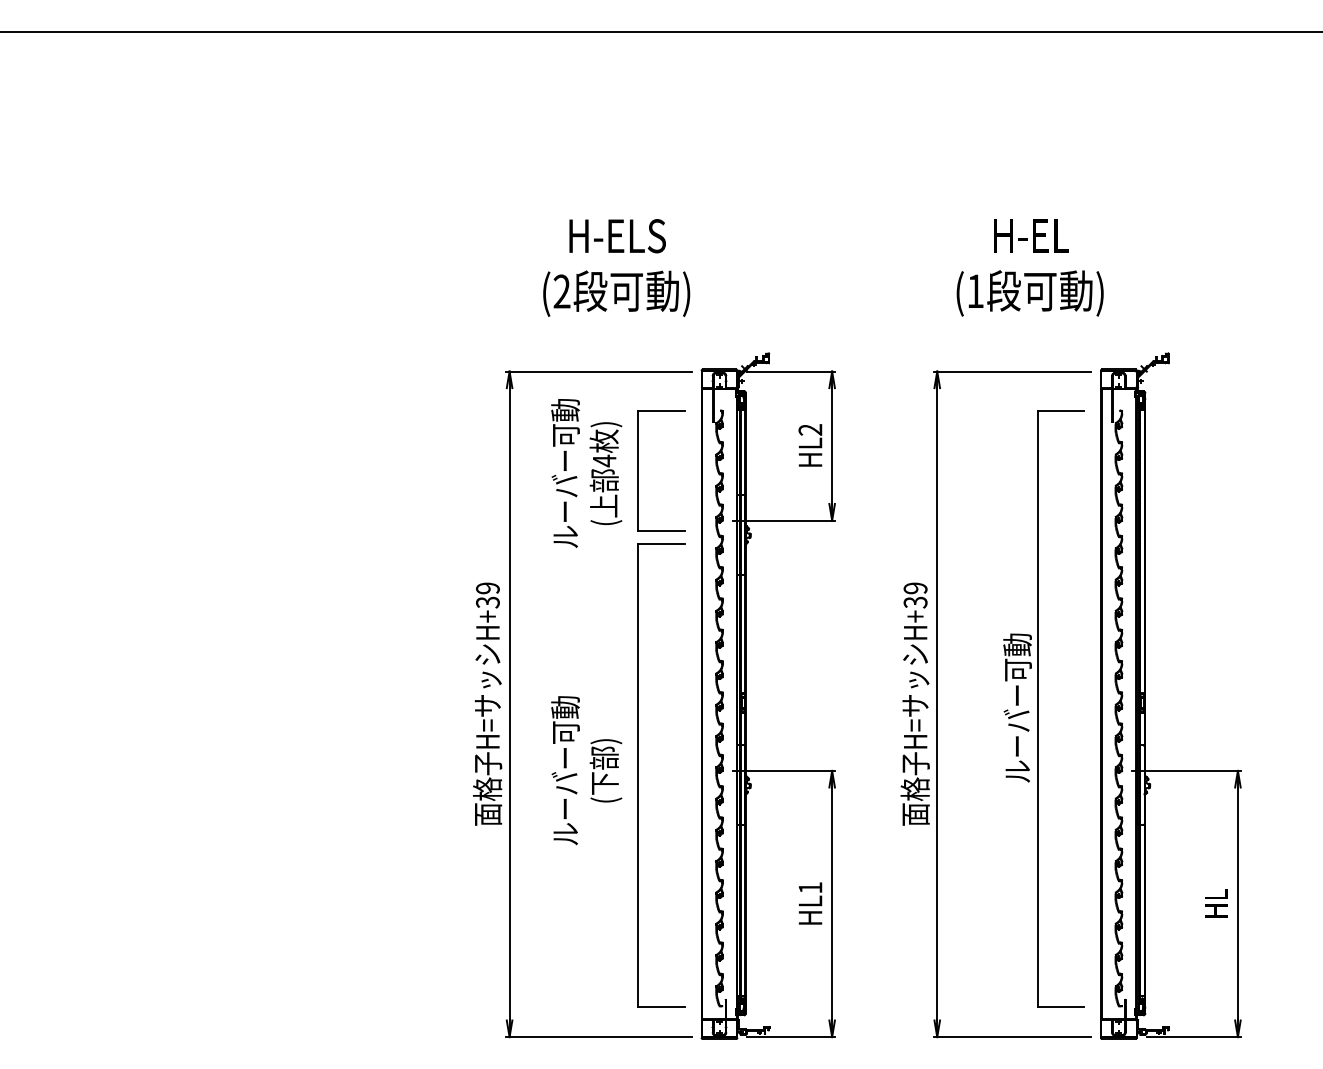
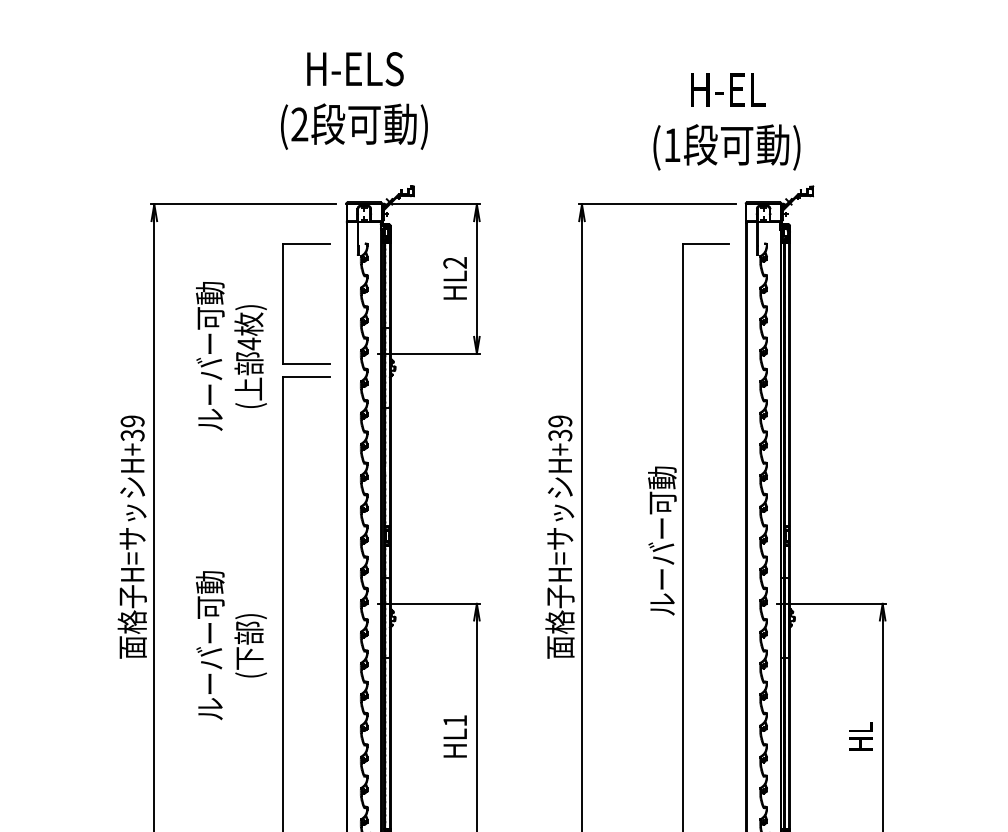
text: (616, 267) -> (354, 100), moved
text: (1029, 267) -> (726, 121), moved
text: (586, 473) -> (231, 356), moved
text: (586, 770) -> (231, 645), moved

